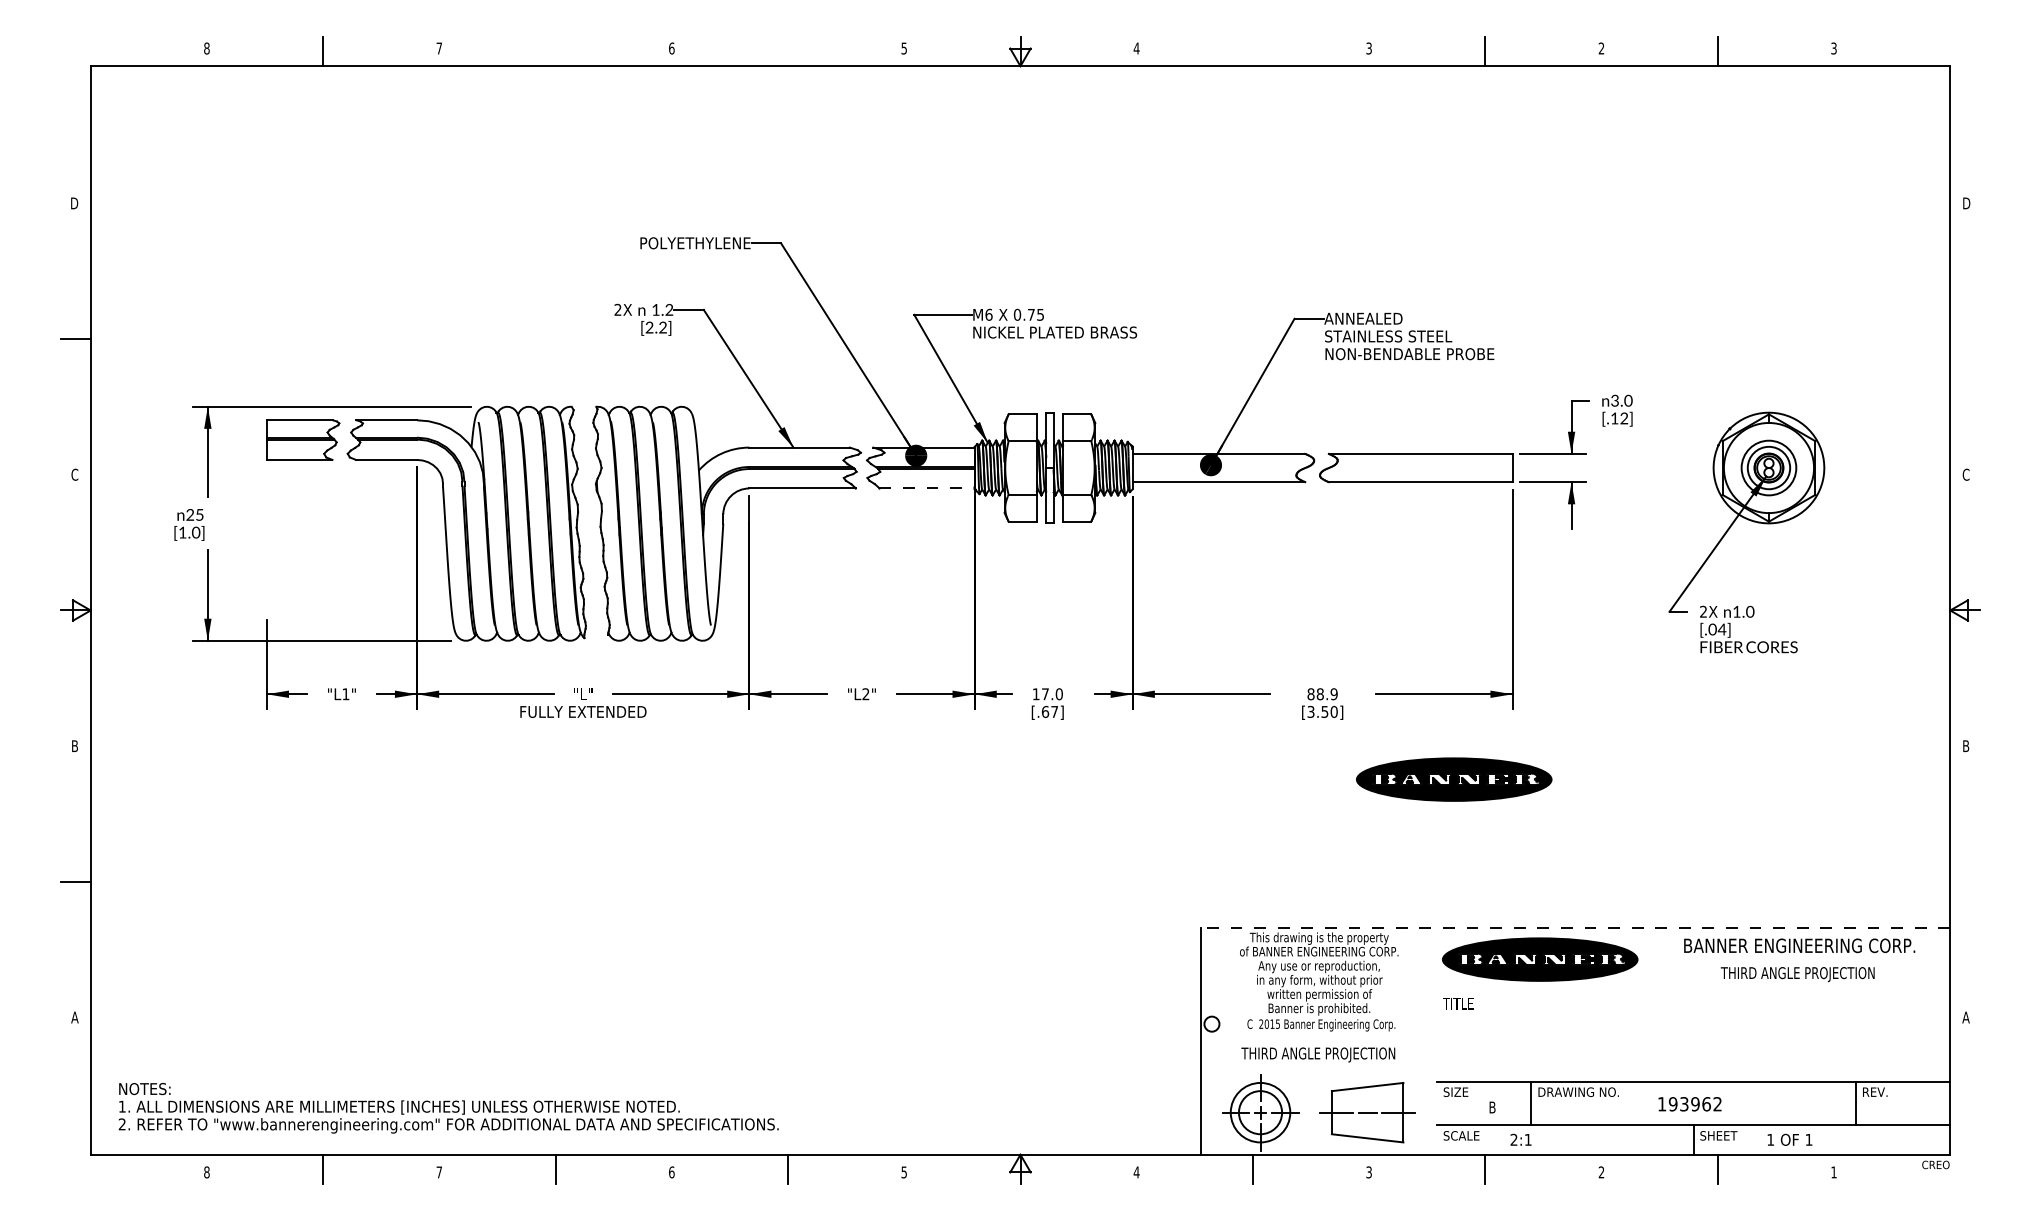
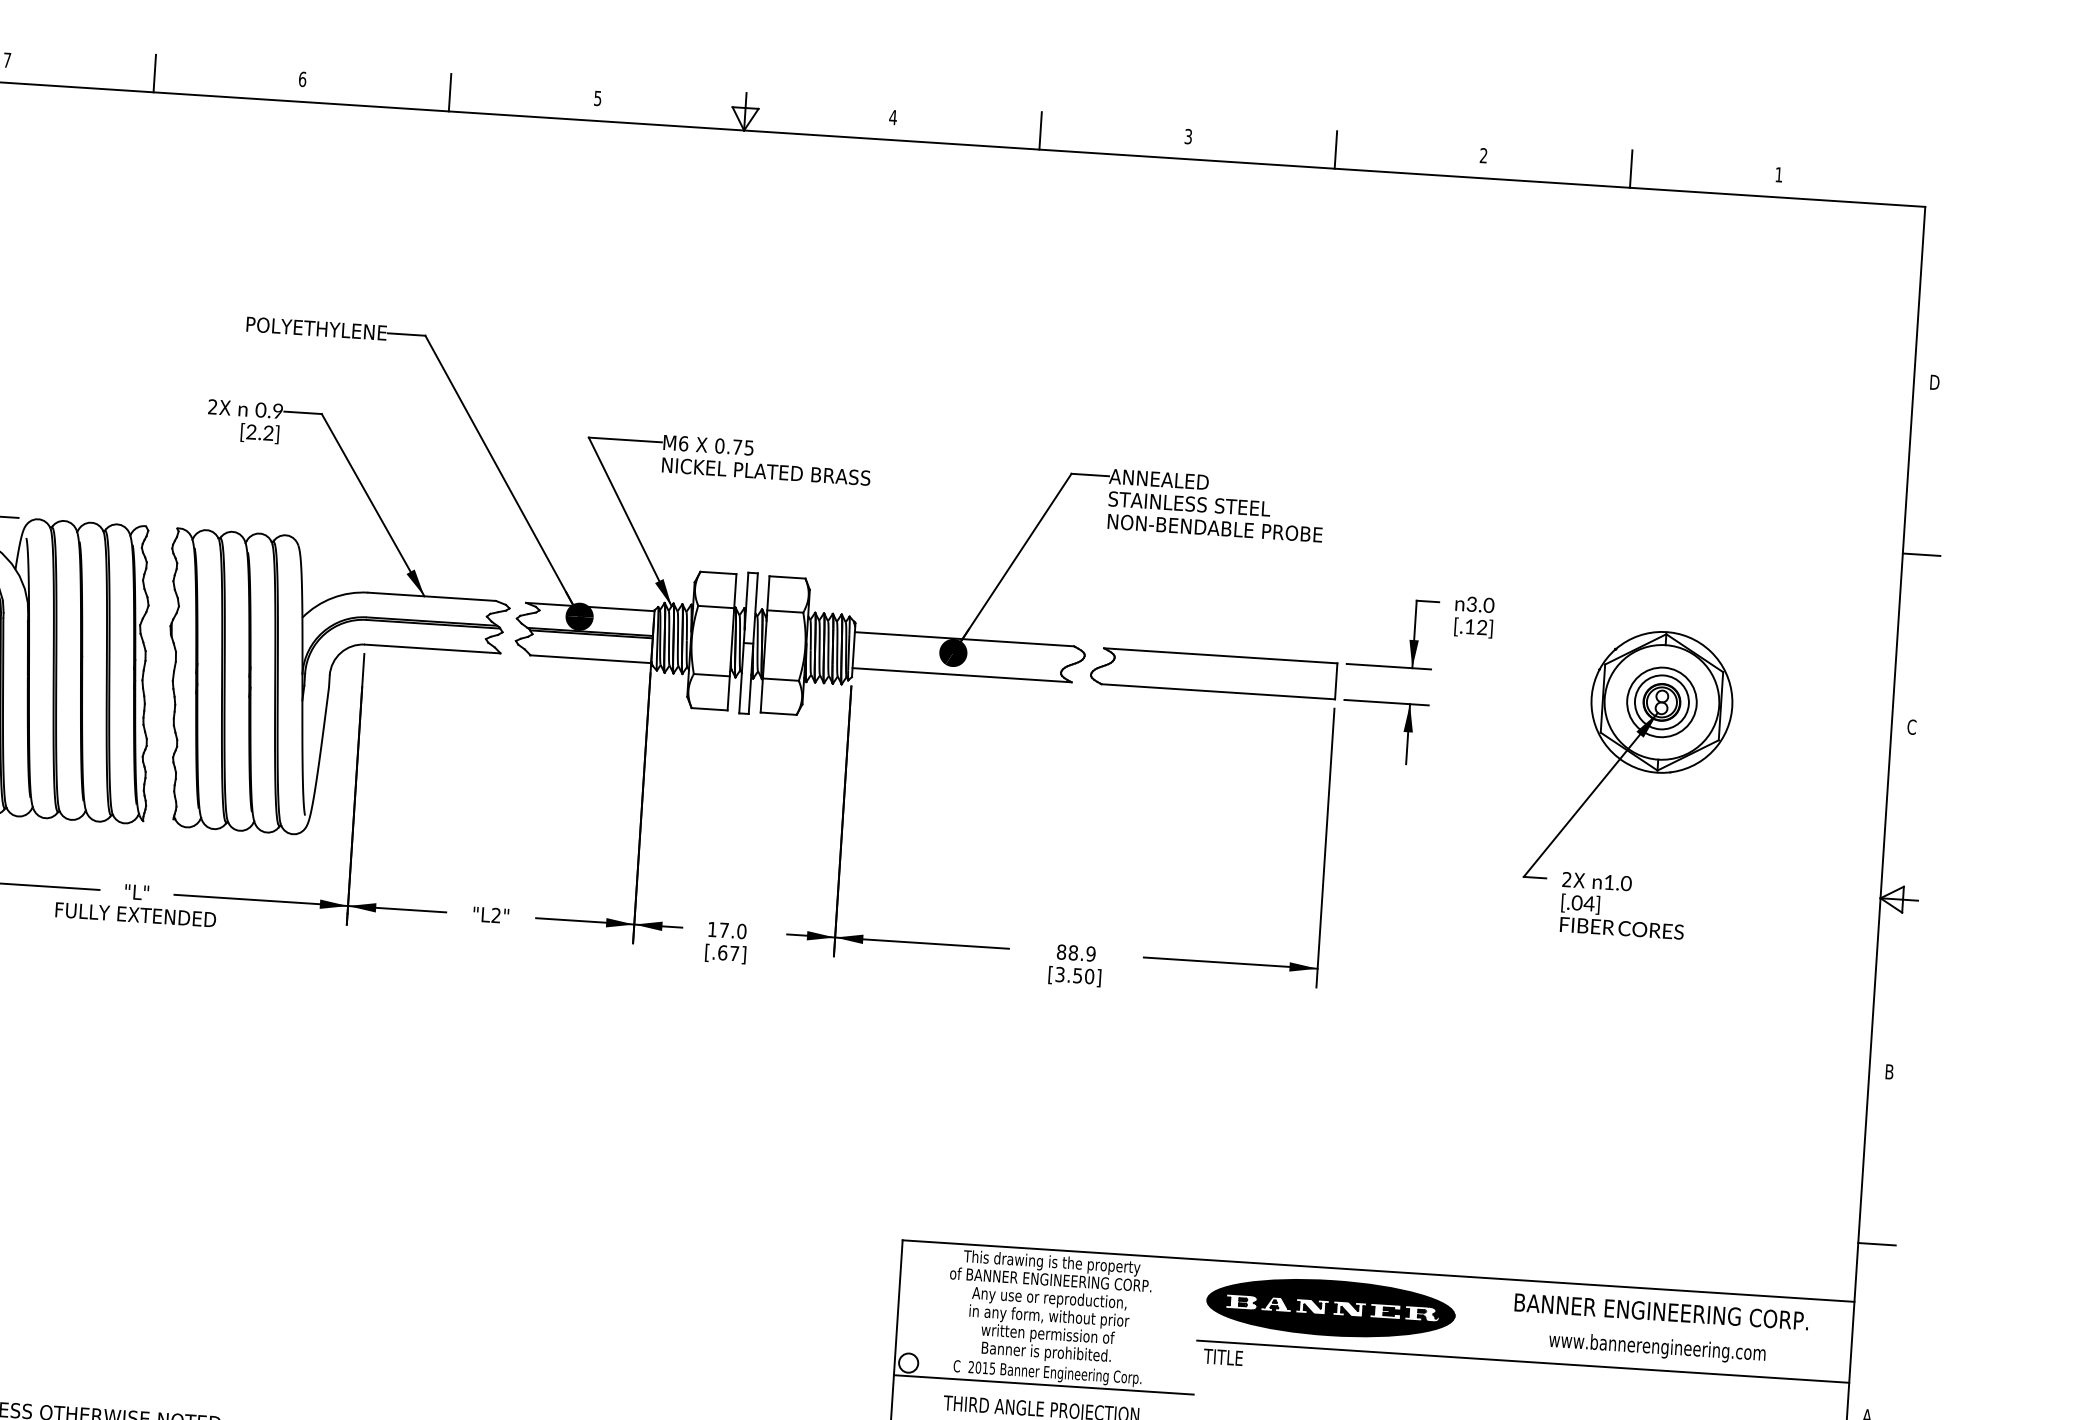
text: (1833, 48) -> (1778, 174), 3 -> 1
line: (555, 51) -> (154, 73), added
line: (788, 51) -> (450, 92), added
line: (1252, 51) -> (1040, 130), added
text: (662, 309) -> (269, 410), 1.2 -> 0.9
line: (1964, 339) -> (1920, 555), added
line: (927, 488) -> (591, 659), dashed -> solid
part: (1454, 779) -> (1236, 1072), removed
line: (1964, 881) -> (1876, 1243), added
line: (1575, 928) -> (1378, 1271), dashed -> solid
text: (1798, 974) -> (1657, 1348), THIRD ANGLE PROJECTION -> www.bannerengineering.com
line: (1693, 991) -> (1523, 1361), added
line: (1319, 1034) -> (1044, 1385), added

